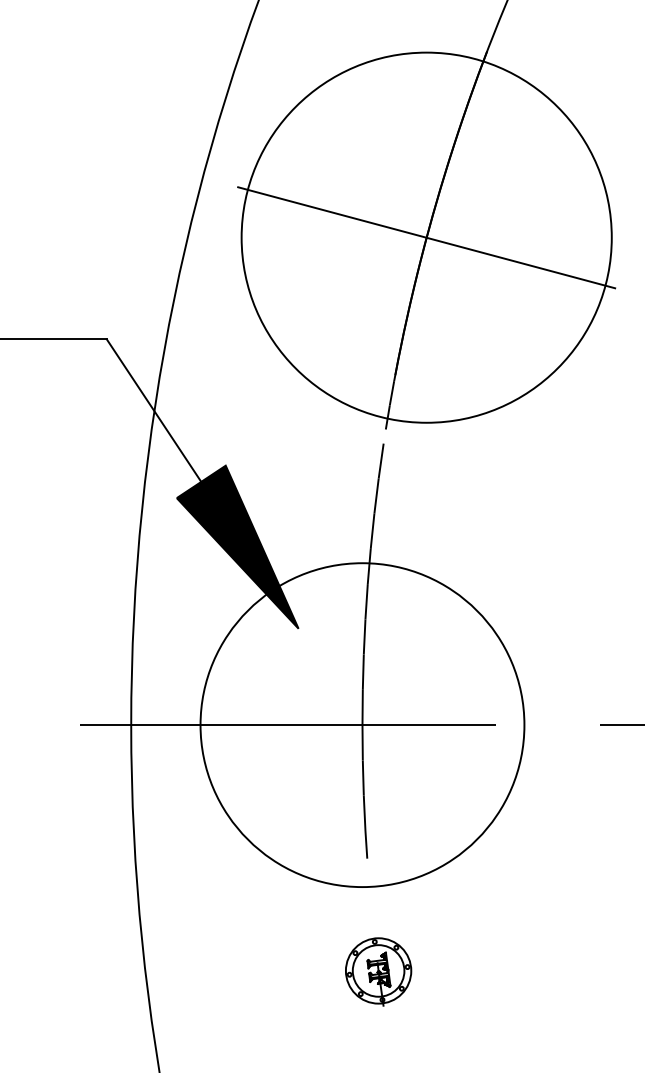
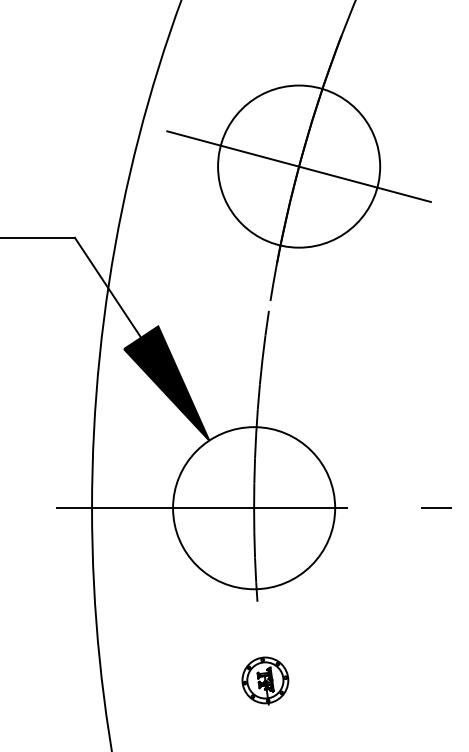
circle: (427, 237) -> (299, 166), size x0.62
circle: (363, 725) -> (254, 508), size x0.71

